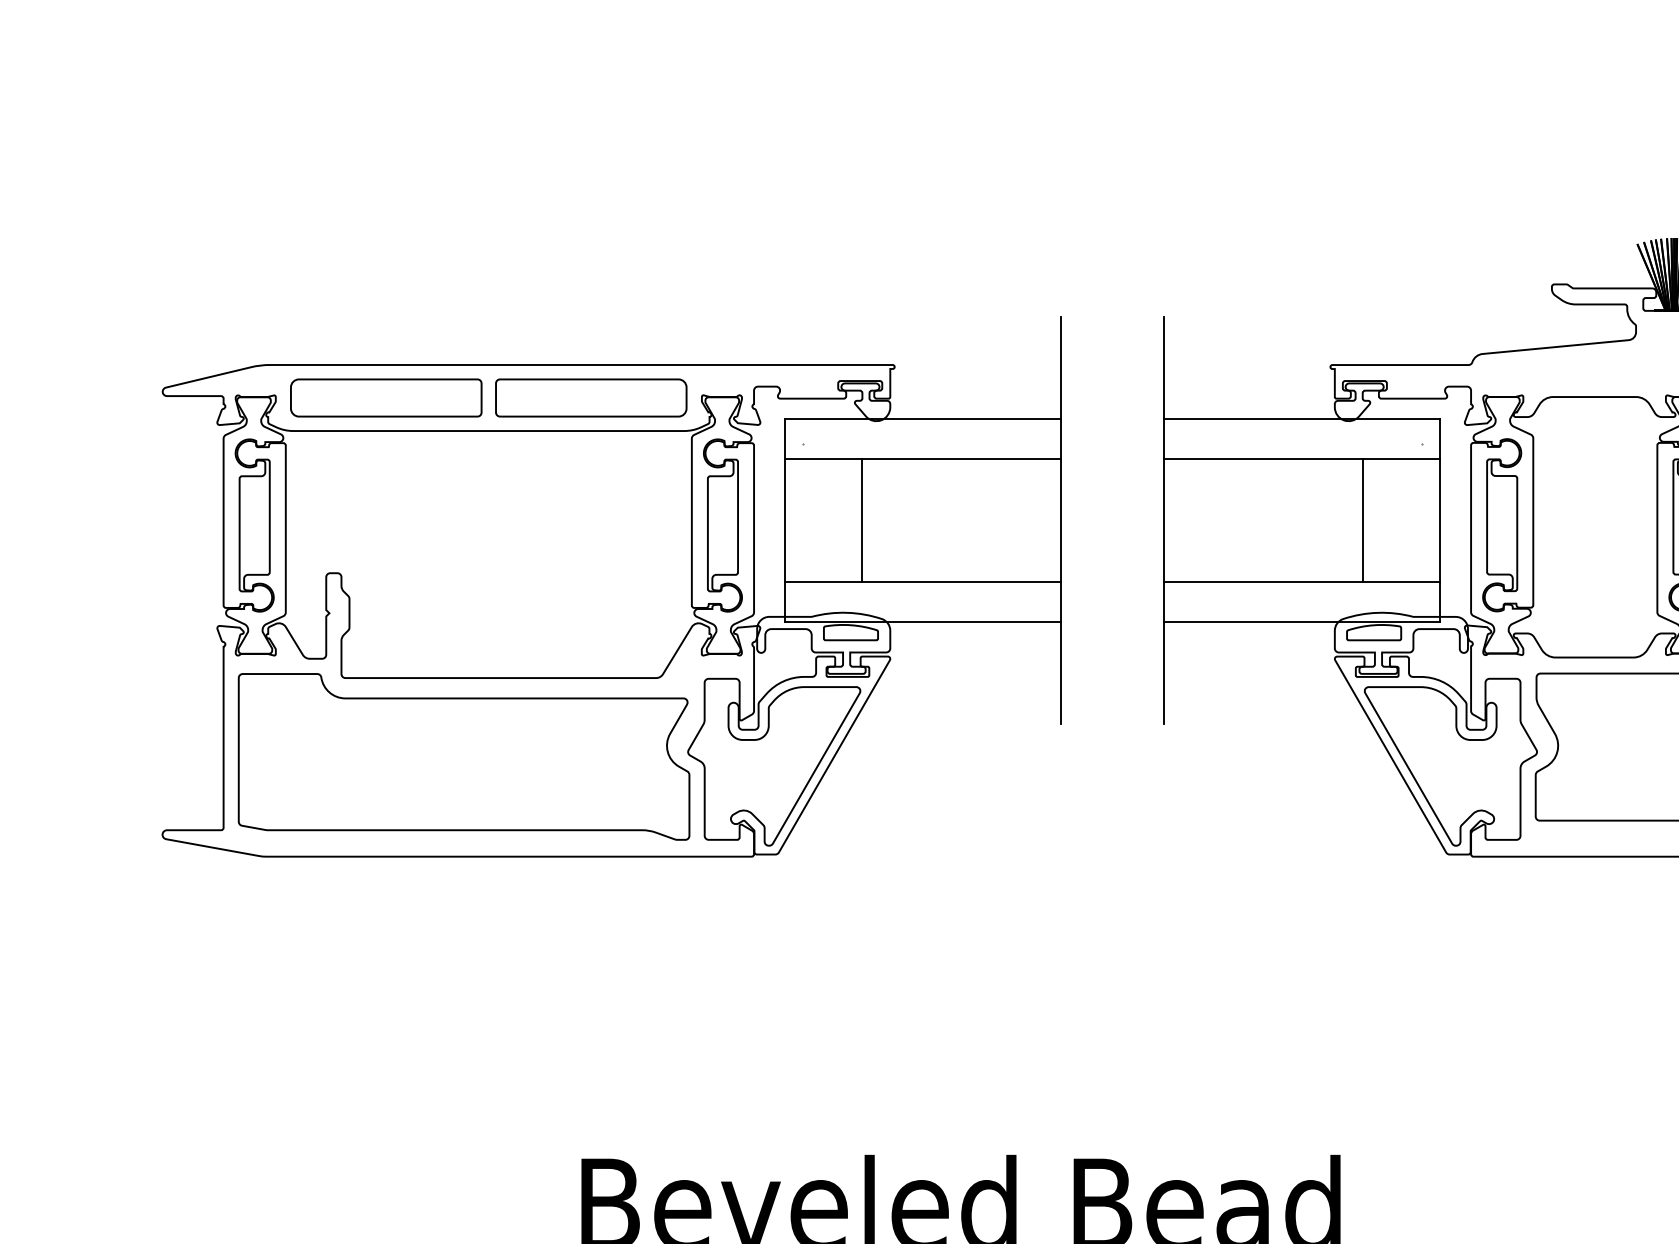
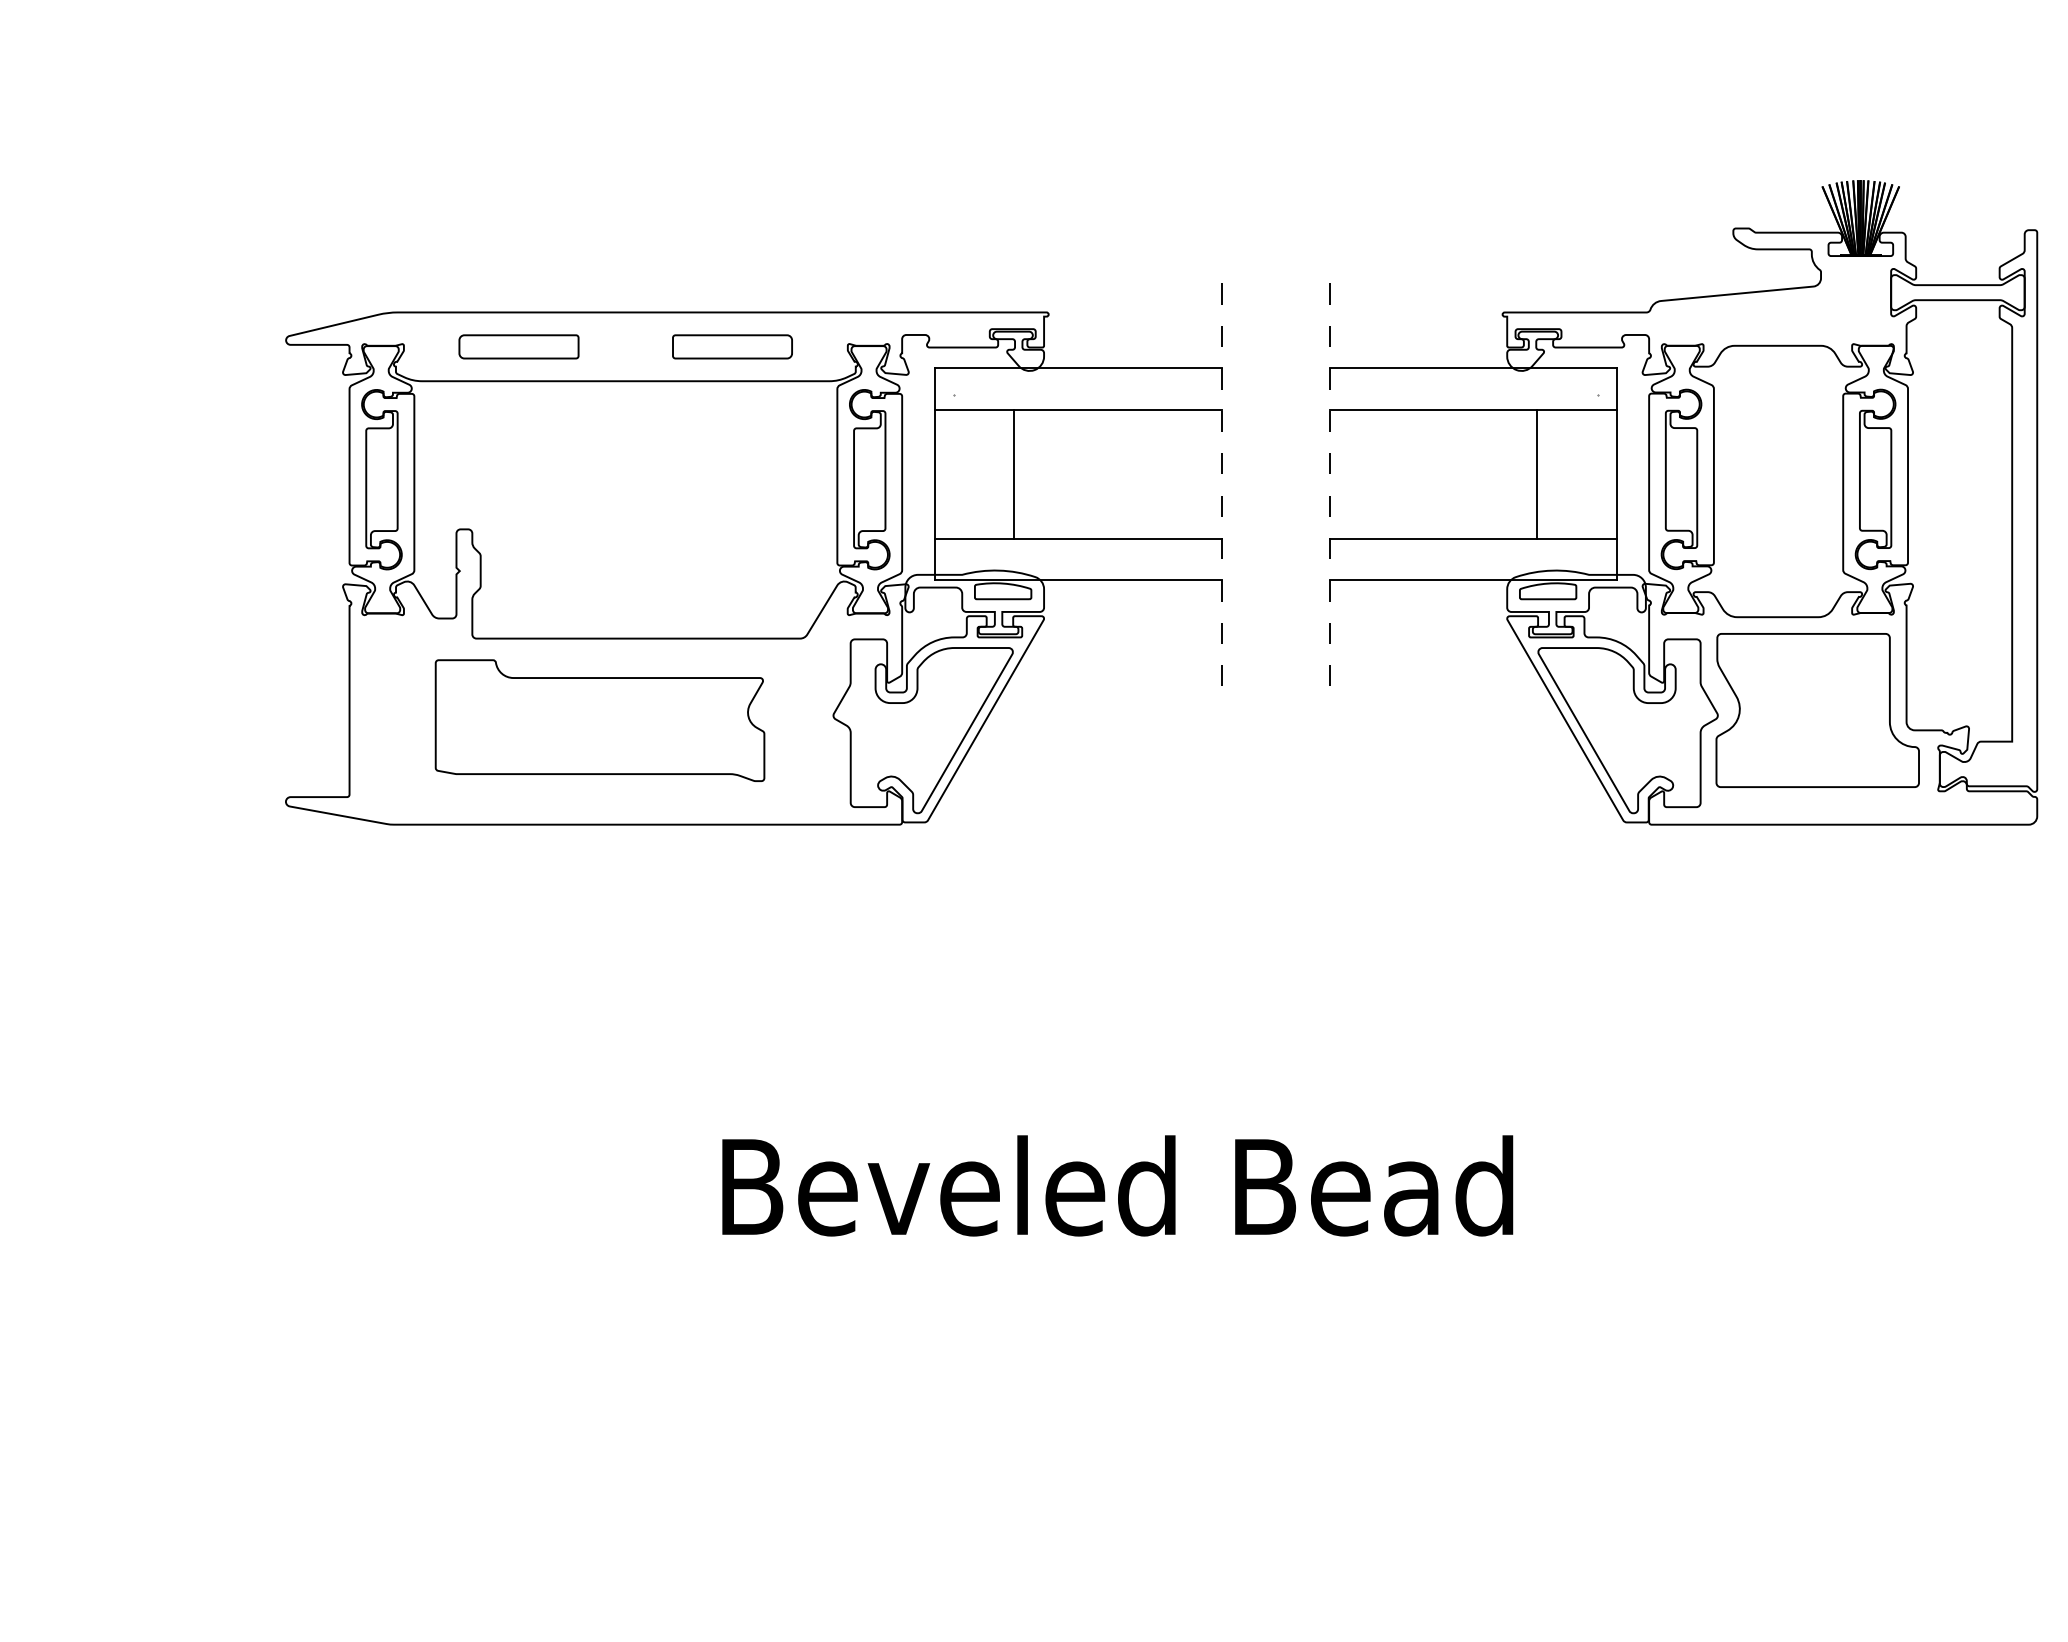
part: (385, 397) -> (518, 346), size x0.6
part: (591, 397) -> (732, 346), size x0.6
line: (1060, 519) -> (1221, 473), solid -> dashed
line: (1164, 519) -> (1329, 473), solid -> dashed
part: (463, 756) -> (599, 720), size x0.7

